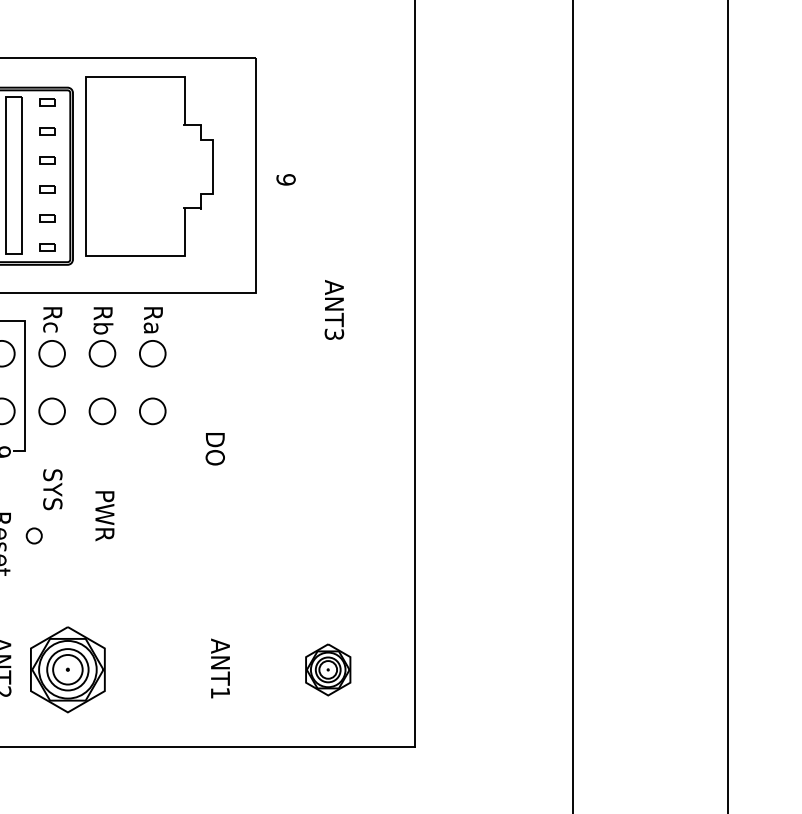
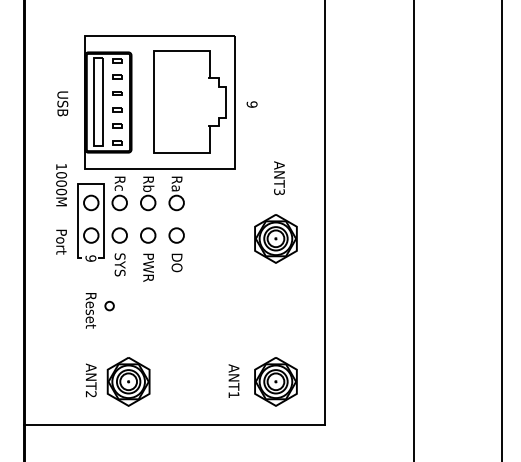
part: (148, 165) -> (189, 101), moved
part: (327, 416) -> (275, 238), added
text: (214, 448) -> (176, 262), moved
text: (51, 488) -> (119, 264), moved
text: (104, 515) -> (148, 267), moved
text: (219, 667) -> (233, 380), moved
part: (327, 669) -> (275, 381), size x1.67

